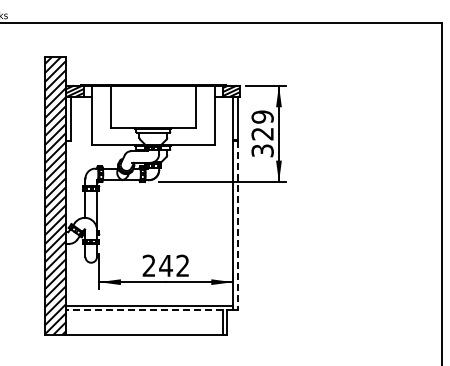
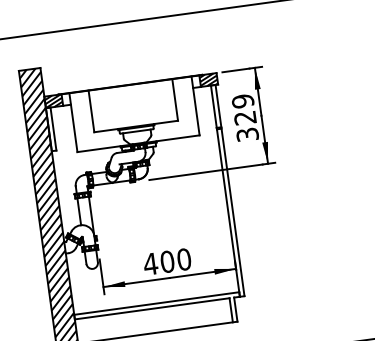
line: (237, 225) -> (232, 212), dashed -> solid
text: (165, 265) -> (166, 261), 242 -> 400
line: (144, 310) -> (152, 308), dashed -> solid

